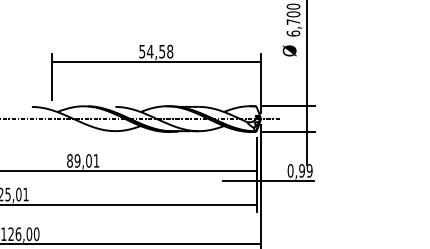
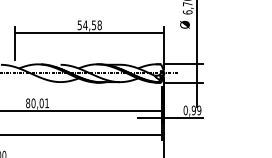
text: (77, 160) -> (33, 103), 89,01 -> 80,01

